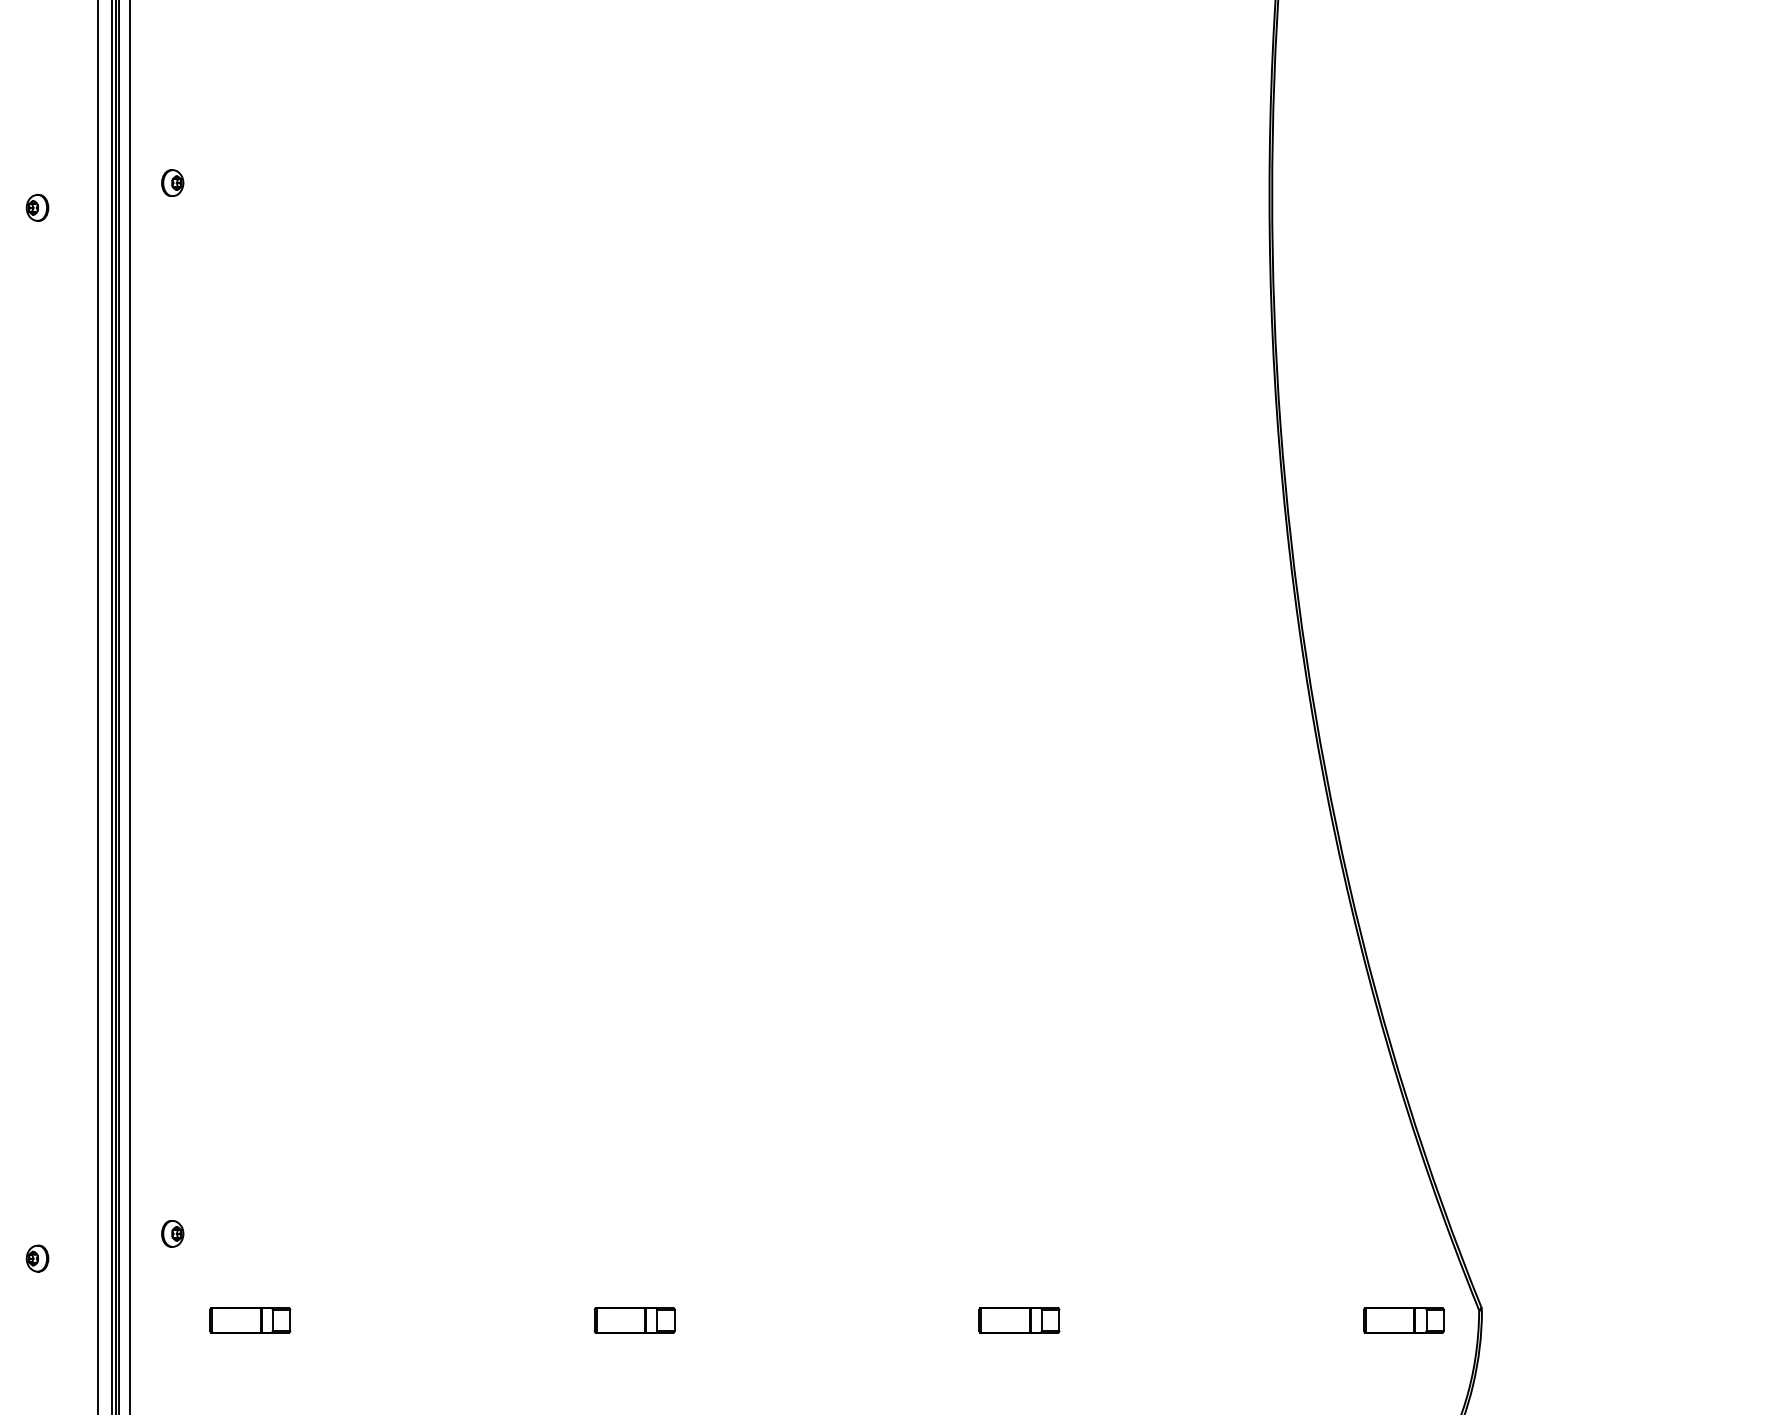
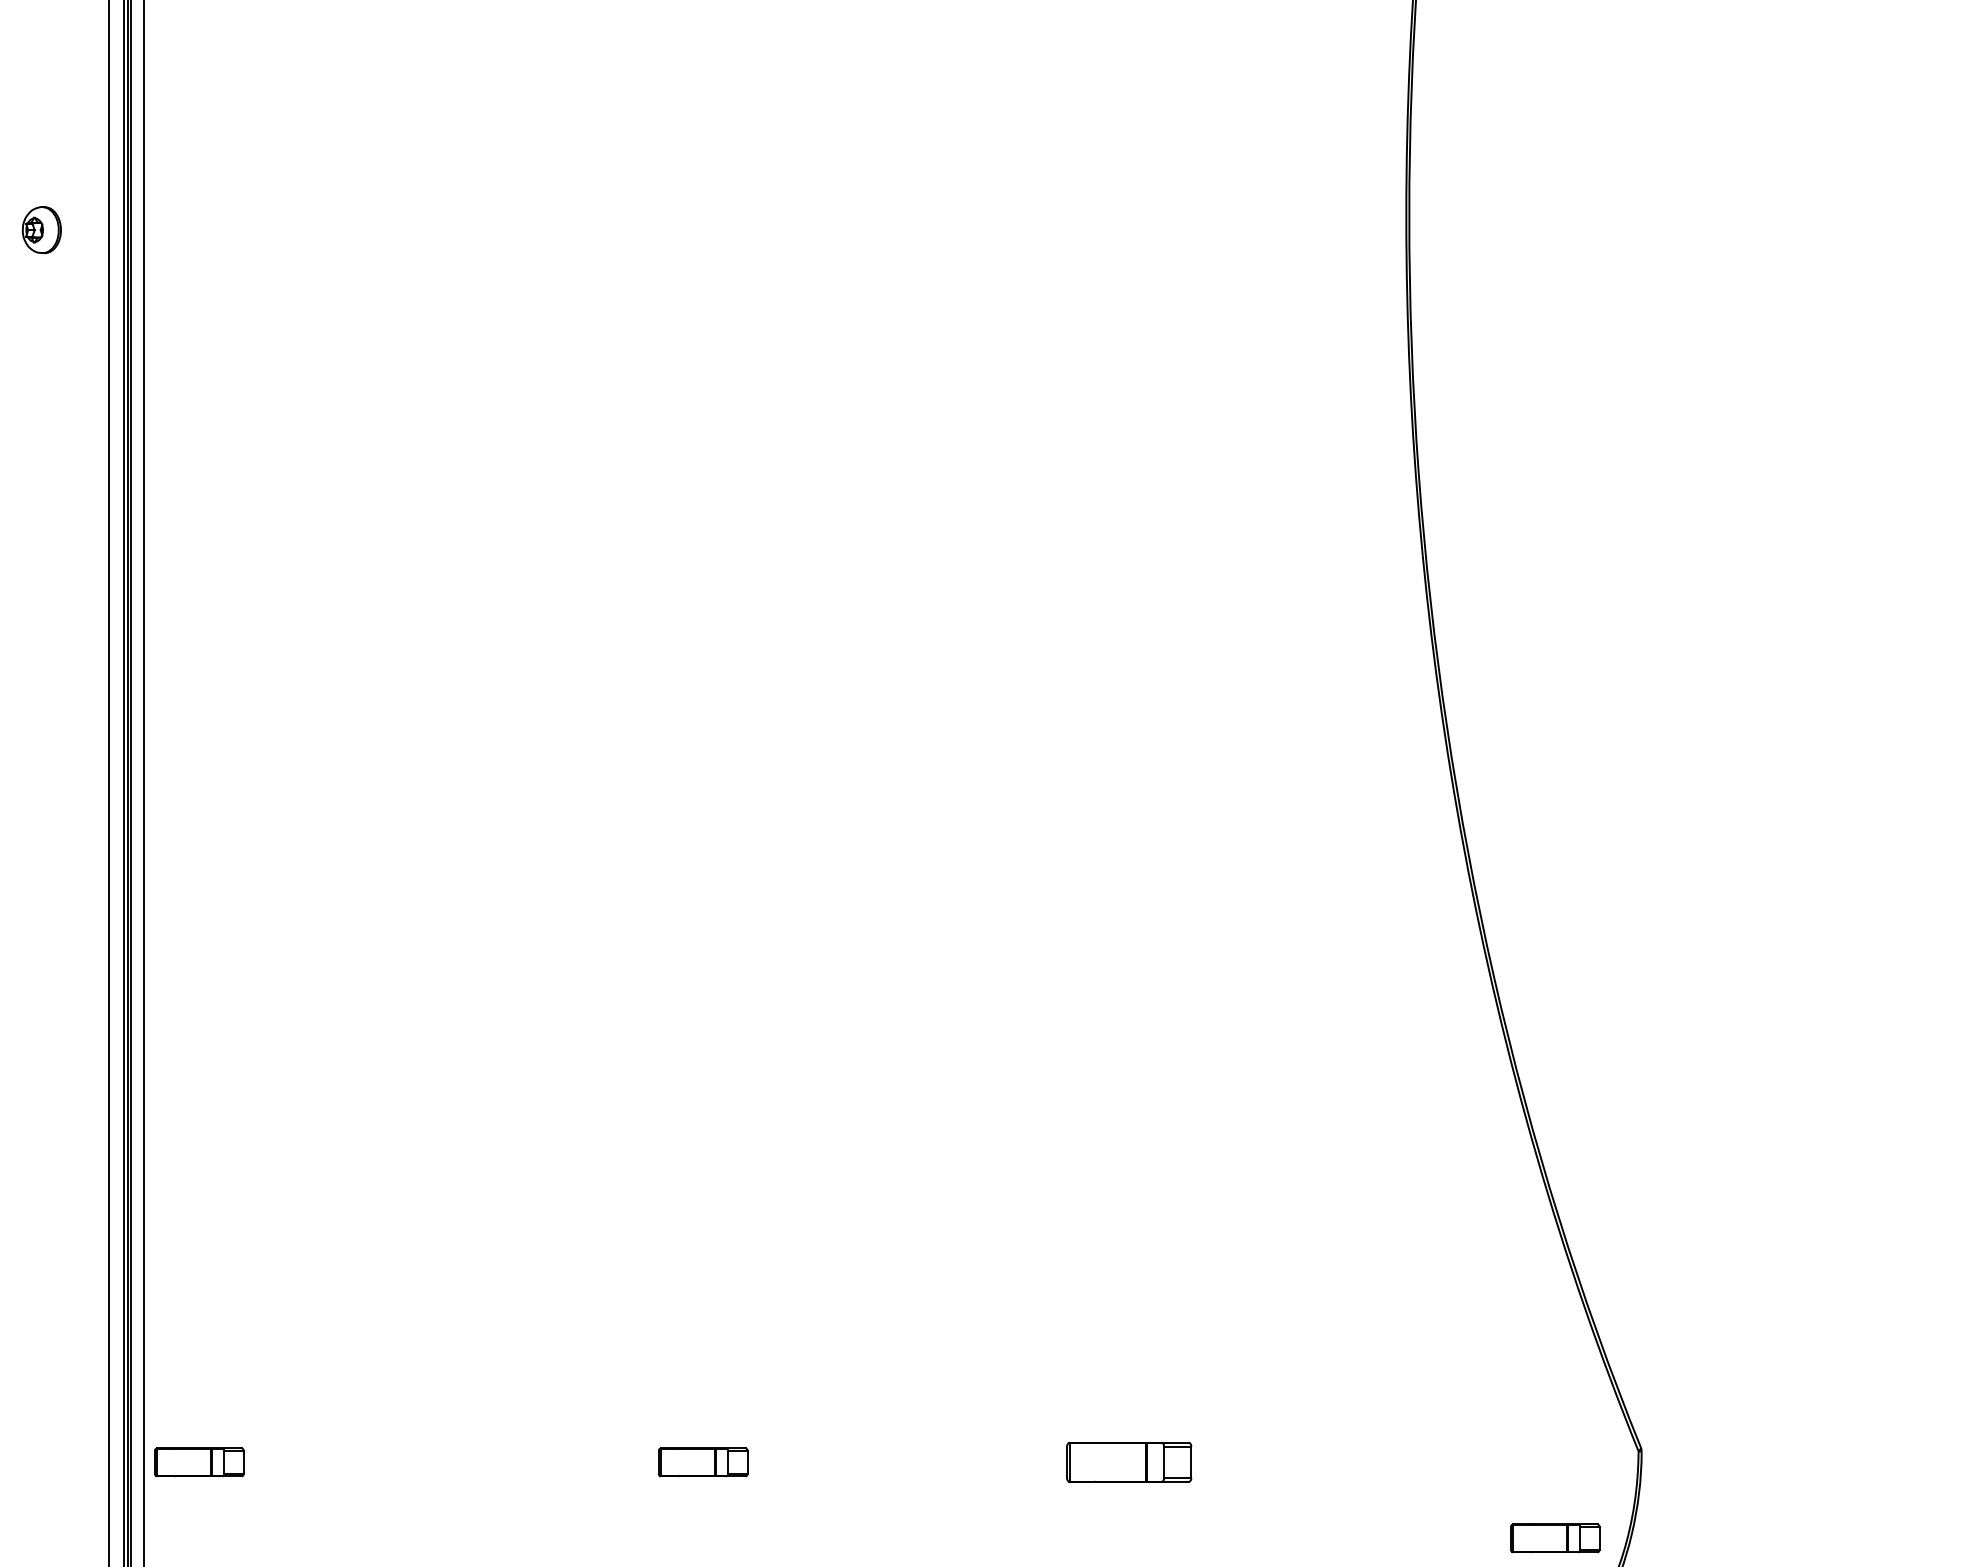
part: (172, 182) -> (191, 202), removed
part: (37, 207) -> (41, 229), size x1.6
part: (172, 1233) -> (191, 1366), removed
part: (37, 1258) -> (41, 1393), removed
part: (250, 1320) -> (199, 1462), moved
part: (1019, 1320) -> (1129, 1462), size x1.4
part: (1404, 1320) -> (1555, 1538), moved

